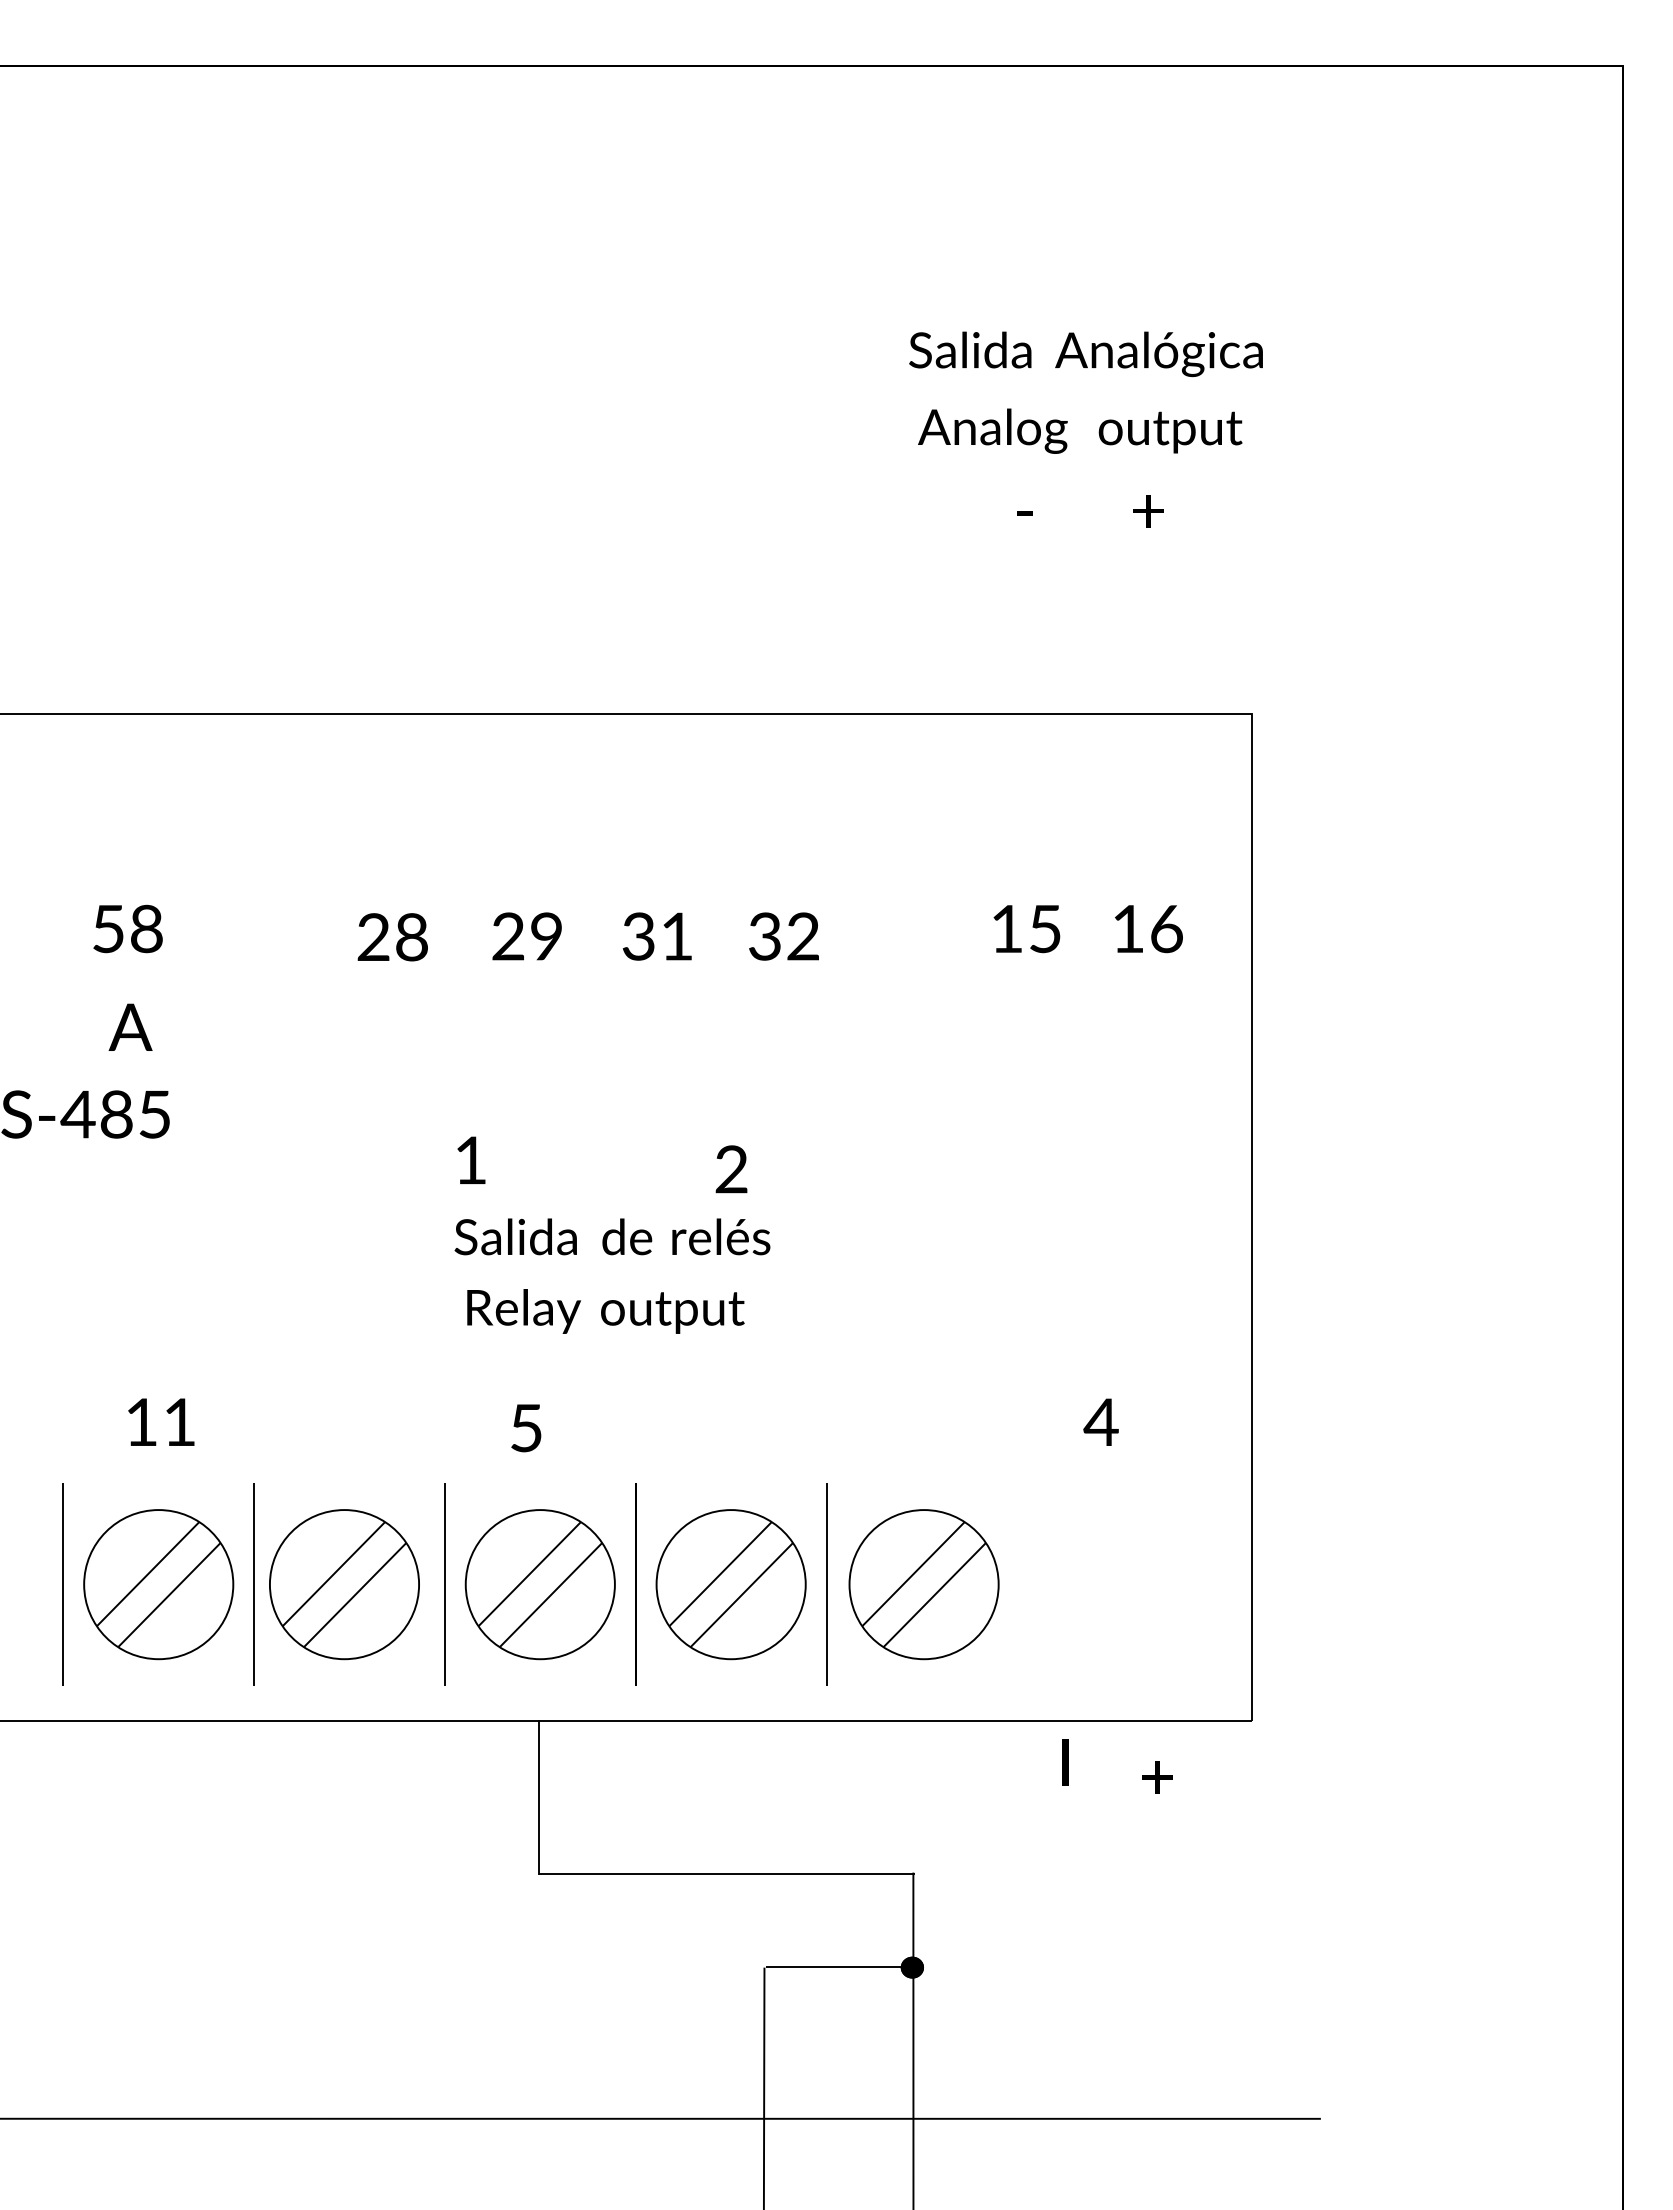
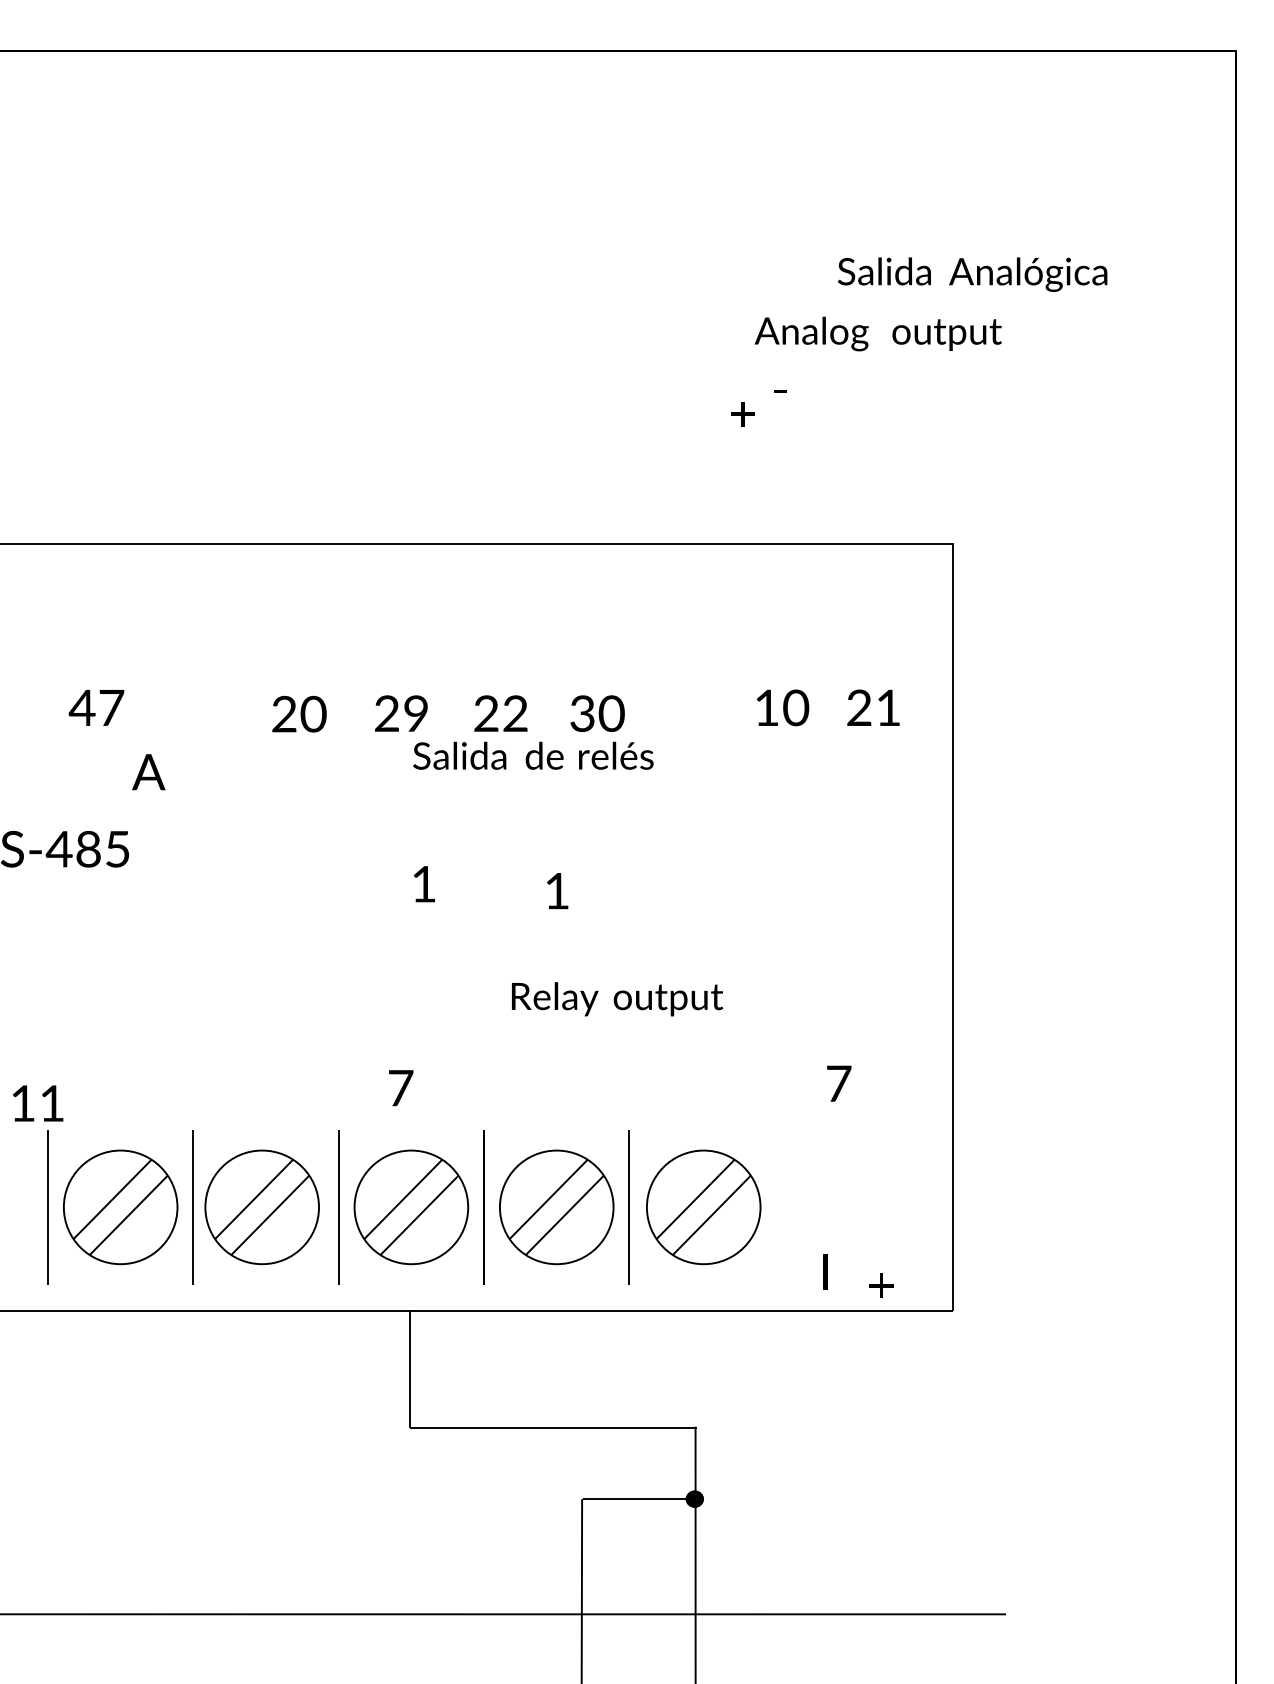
text: (1085, 354) -> (972, 274), moved
text: (1080, 430) -> (878, 333), moved
text: (1148, 511) -> (742, 414), moved
text: (126, 928) -> (96, 707), 58 -> 47
text: (1045, 928) -> (796, 707), 15 -> 10
text: (1147, 928) -> (873, 707), 16 -> 21
text: (657, 936) -> (500, 713), 31 -> 22
text: (803, 936) -> (611, 713), 32 -> 30
text: (412, 937) -> (313, 714), 28 -> 20
text: (130, 1026) -> (148, 771), moved
text: (471, 1159) -> (424, 883), moved
text: (731, 1169) -> (557, 891), 2 -> 1
text: (612, 1236) -> (533, 755), moved
text: (605, 1311) -> (617, 999), moved
text: (161, 1421) -> (38, 1102), moved
text: (1100, 1421) -> (838, 1083), 4 -> 7
text: (526, 1428) -> (400, 1088), 5 -> 7
text: (1065, 1762) -> (825, 1272), moved
text: (1157, 1777) -> (881, 1285), moved

